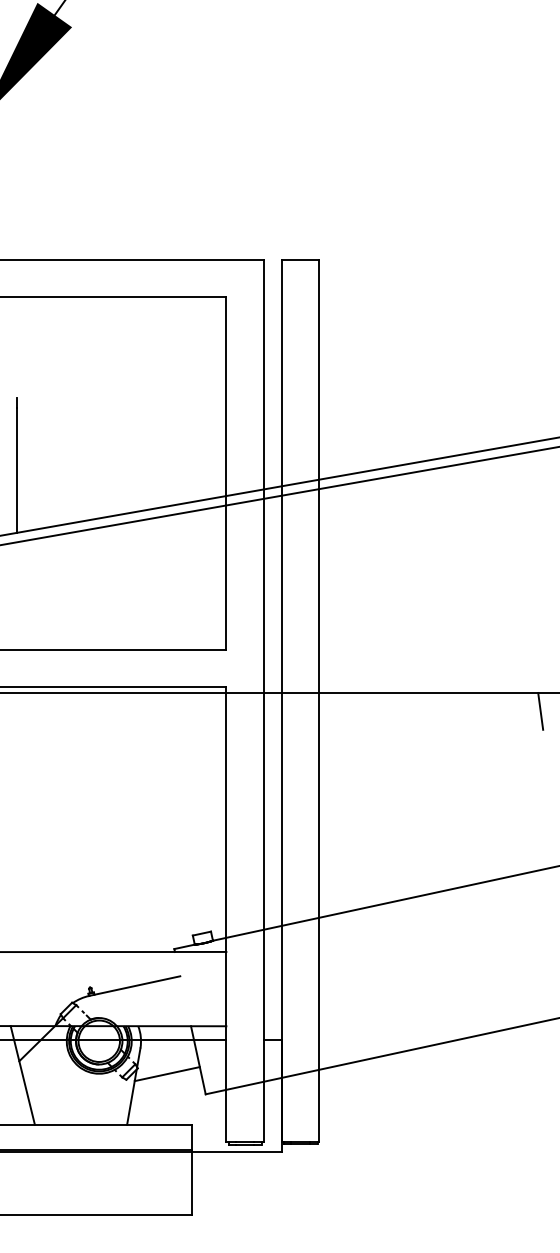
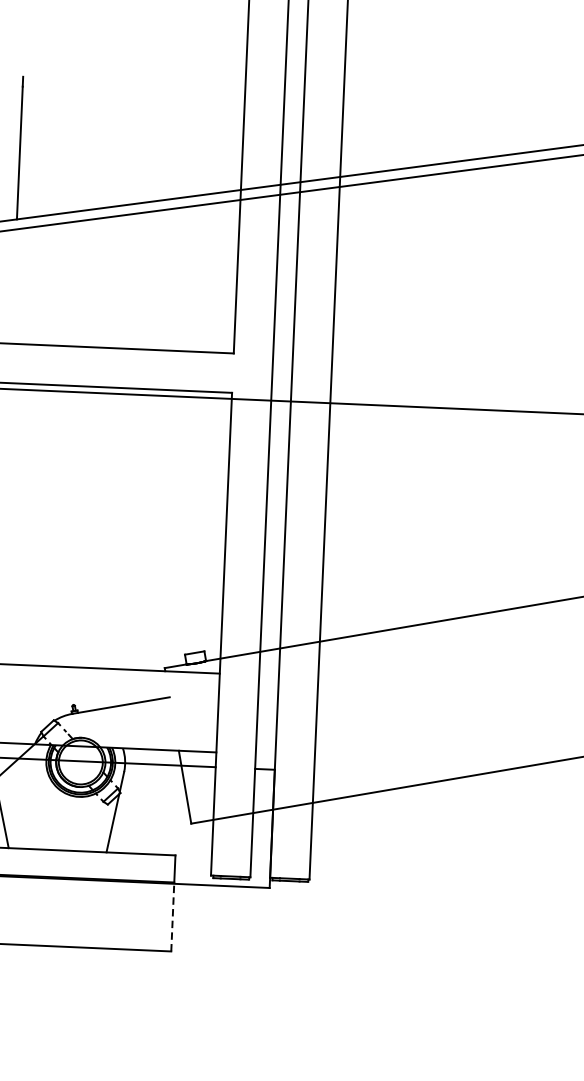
line: (540, 711) -> (564, 433), removed
line: (166, 1074) -> (150, 800), removed
line: (192, 1182) -> (173, 916), solid -> dashed

